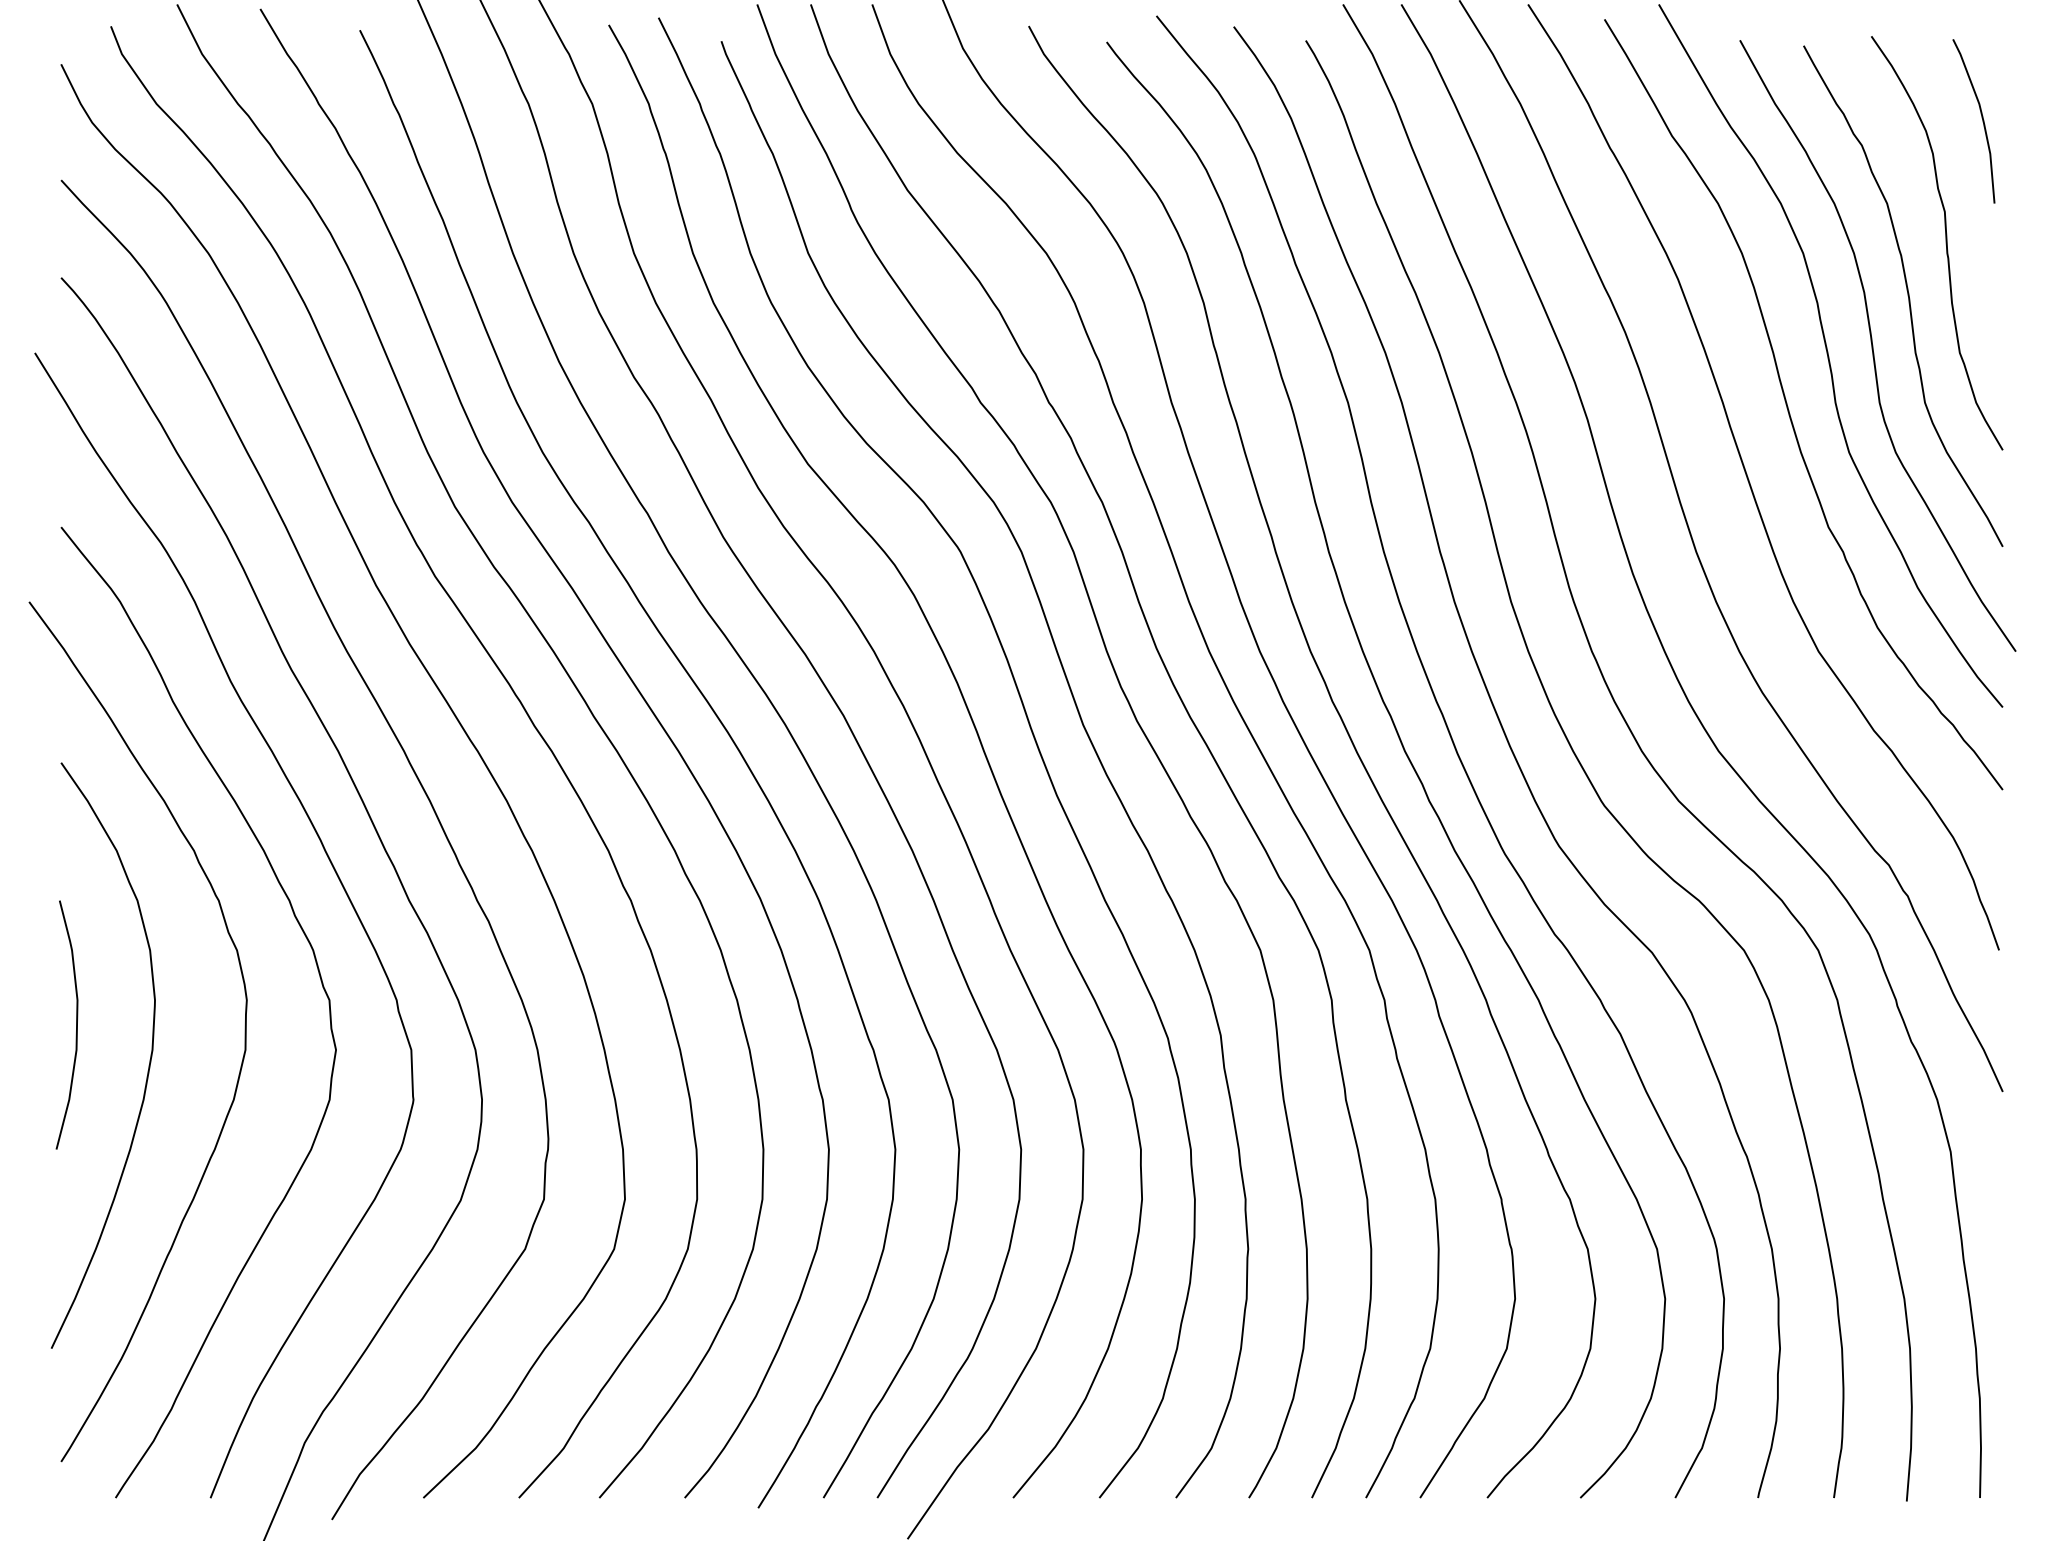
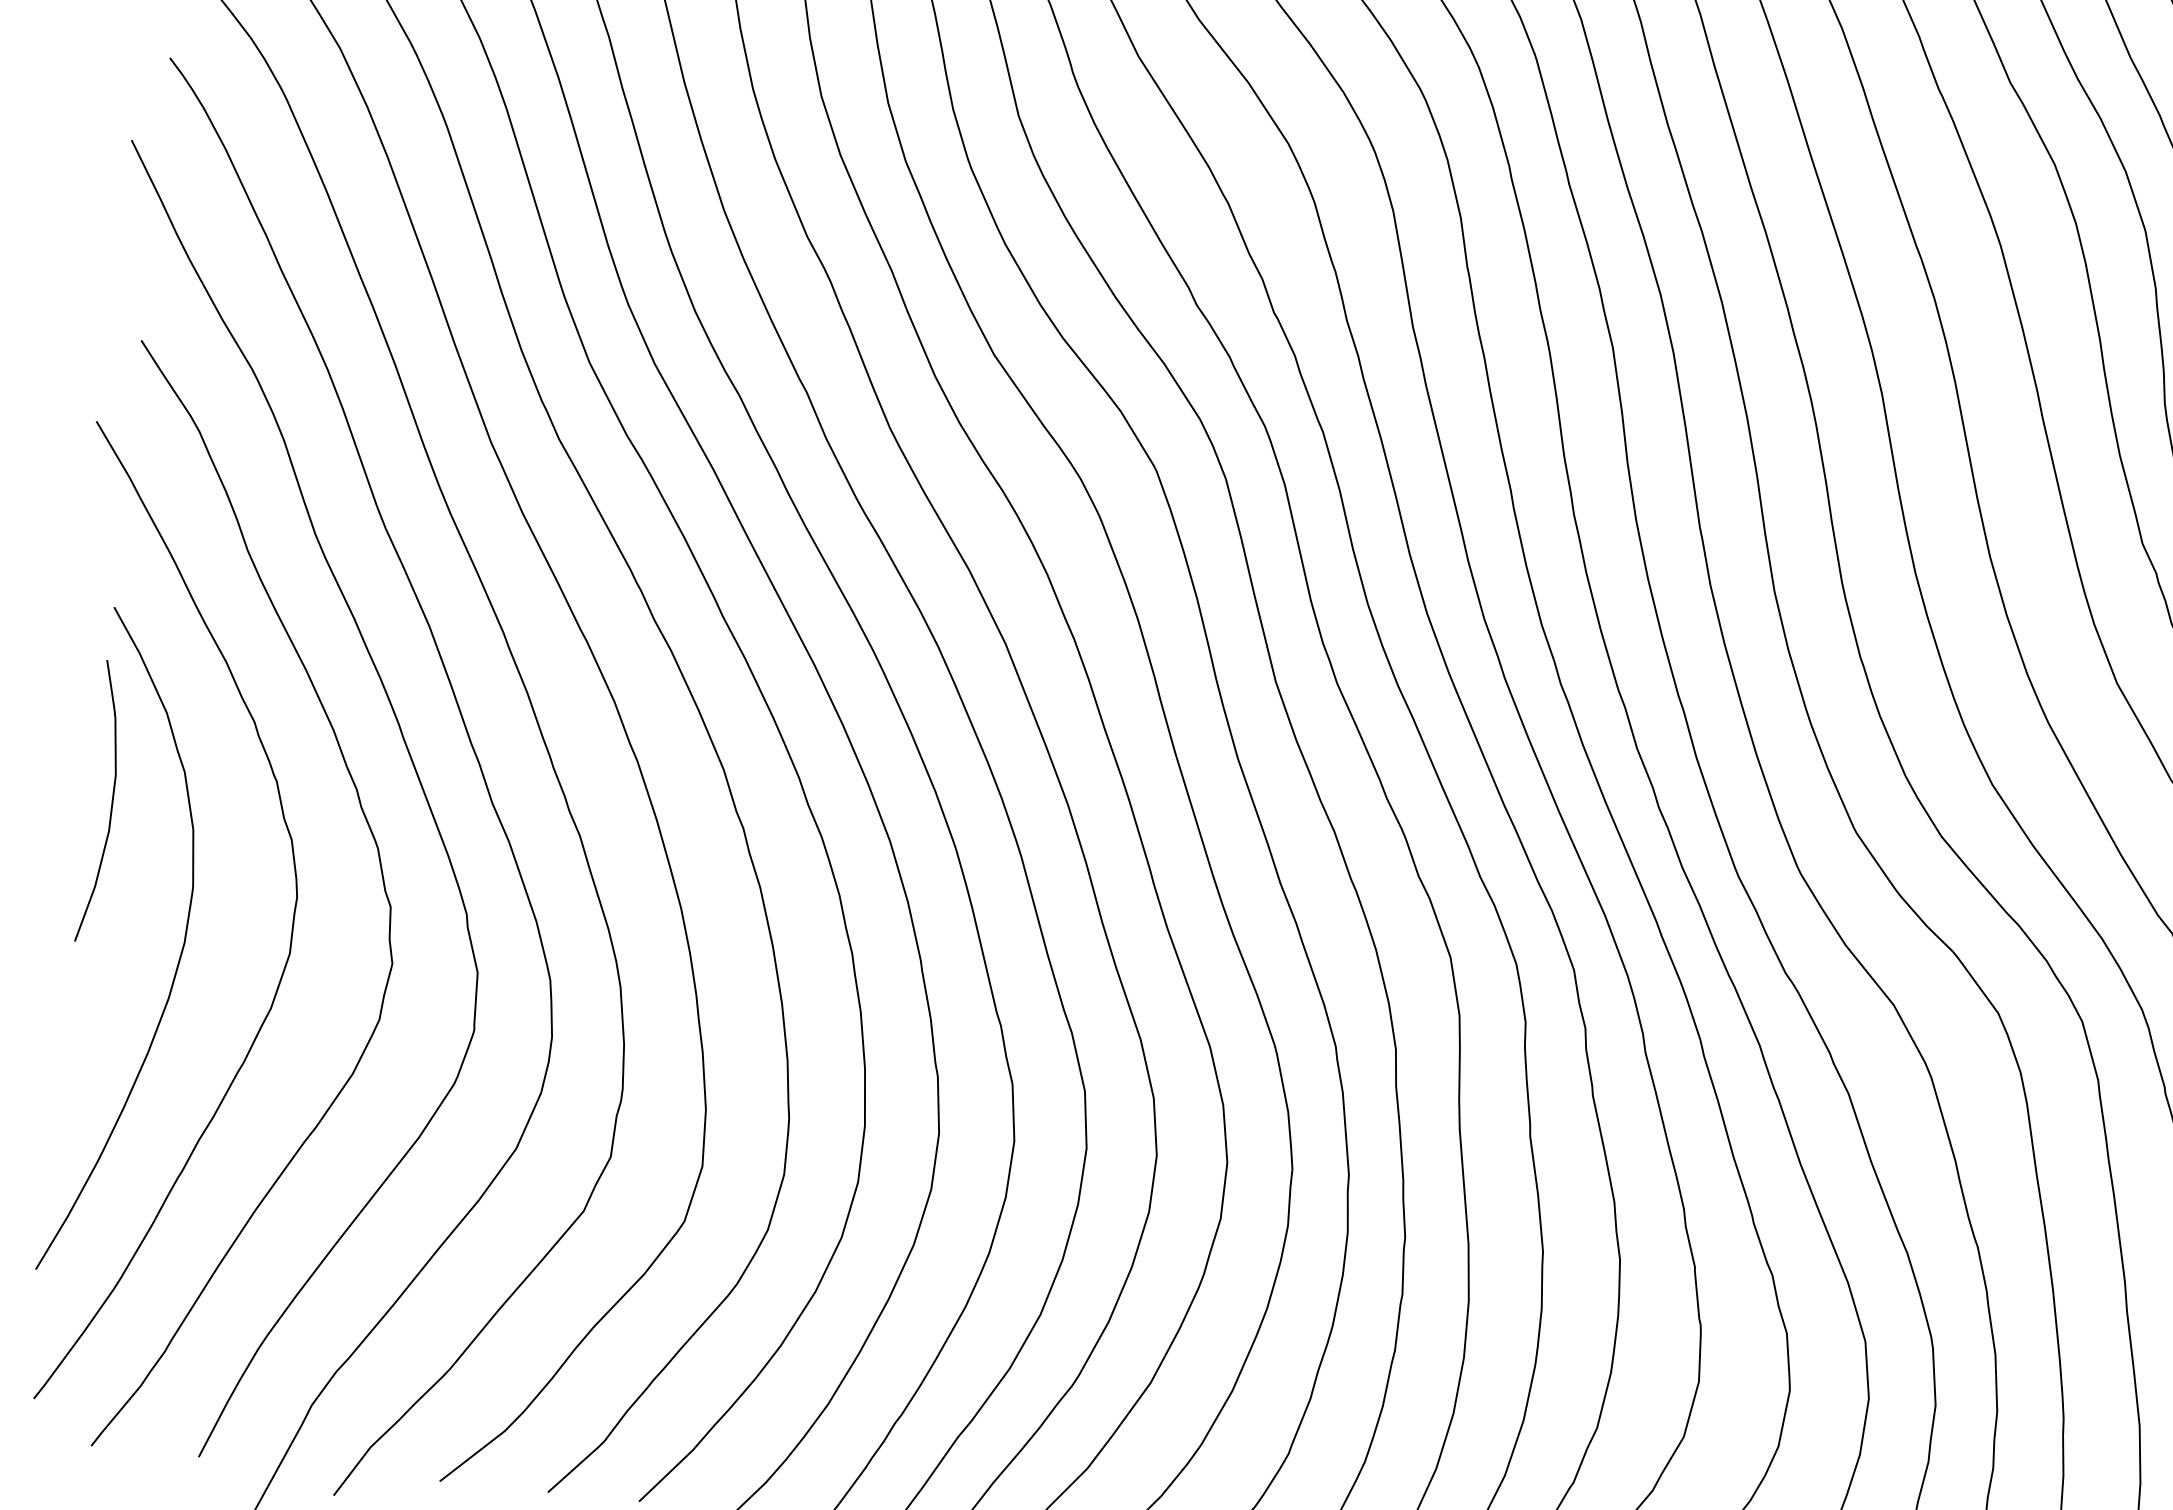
curve: (76, 1024) -> (111, 802), moved

